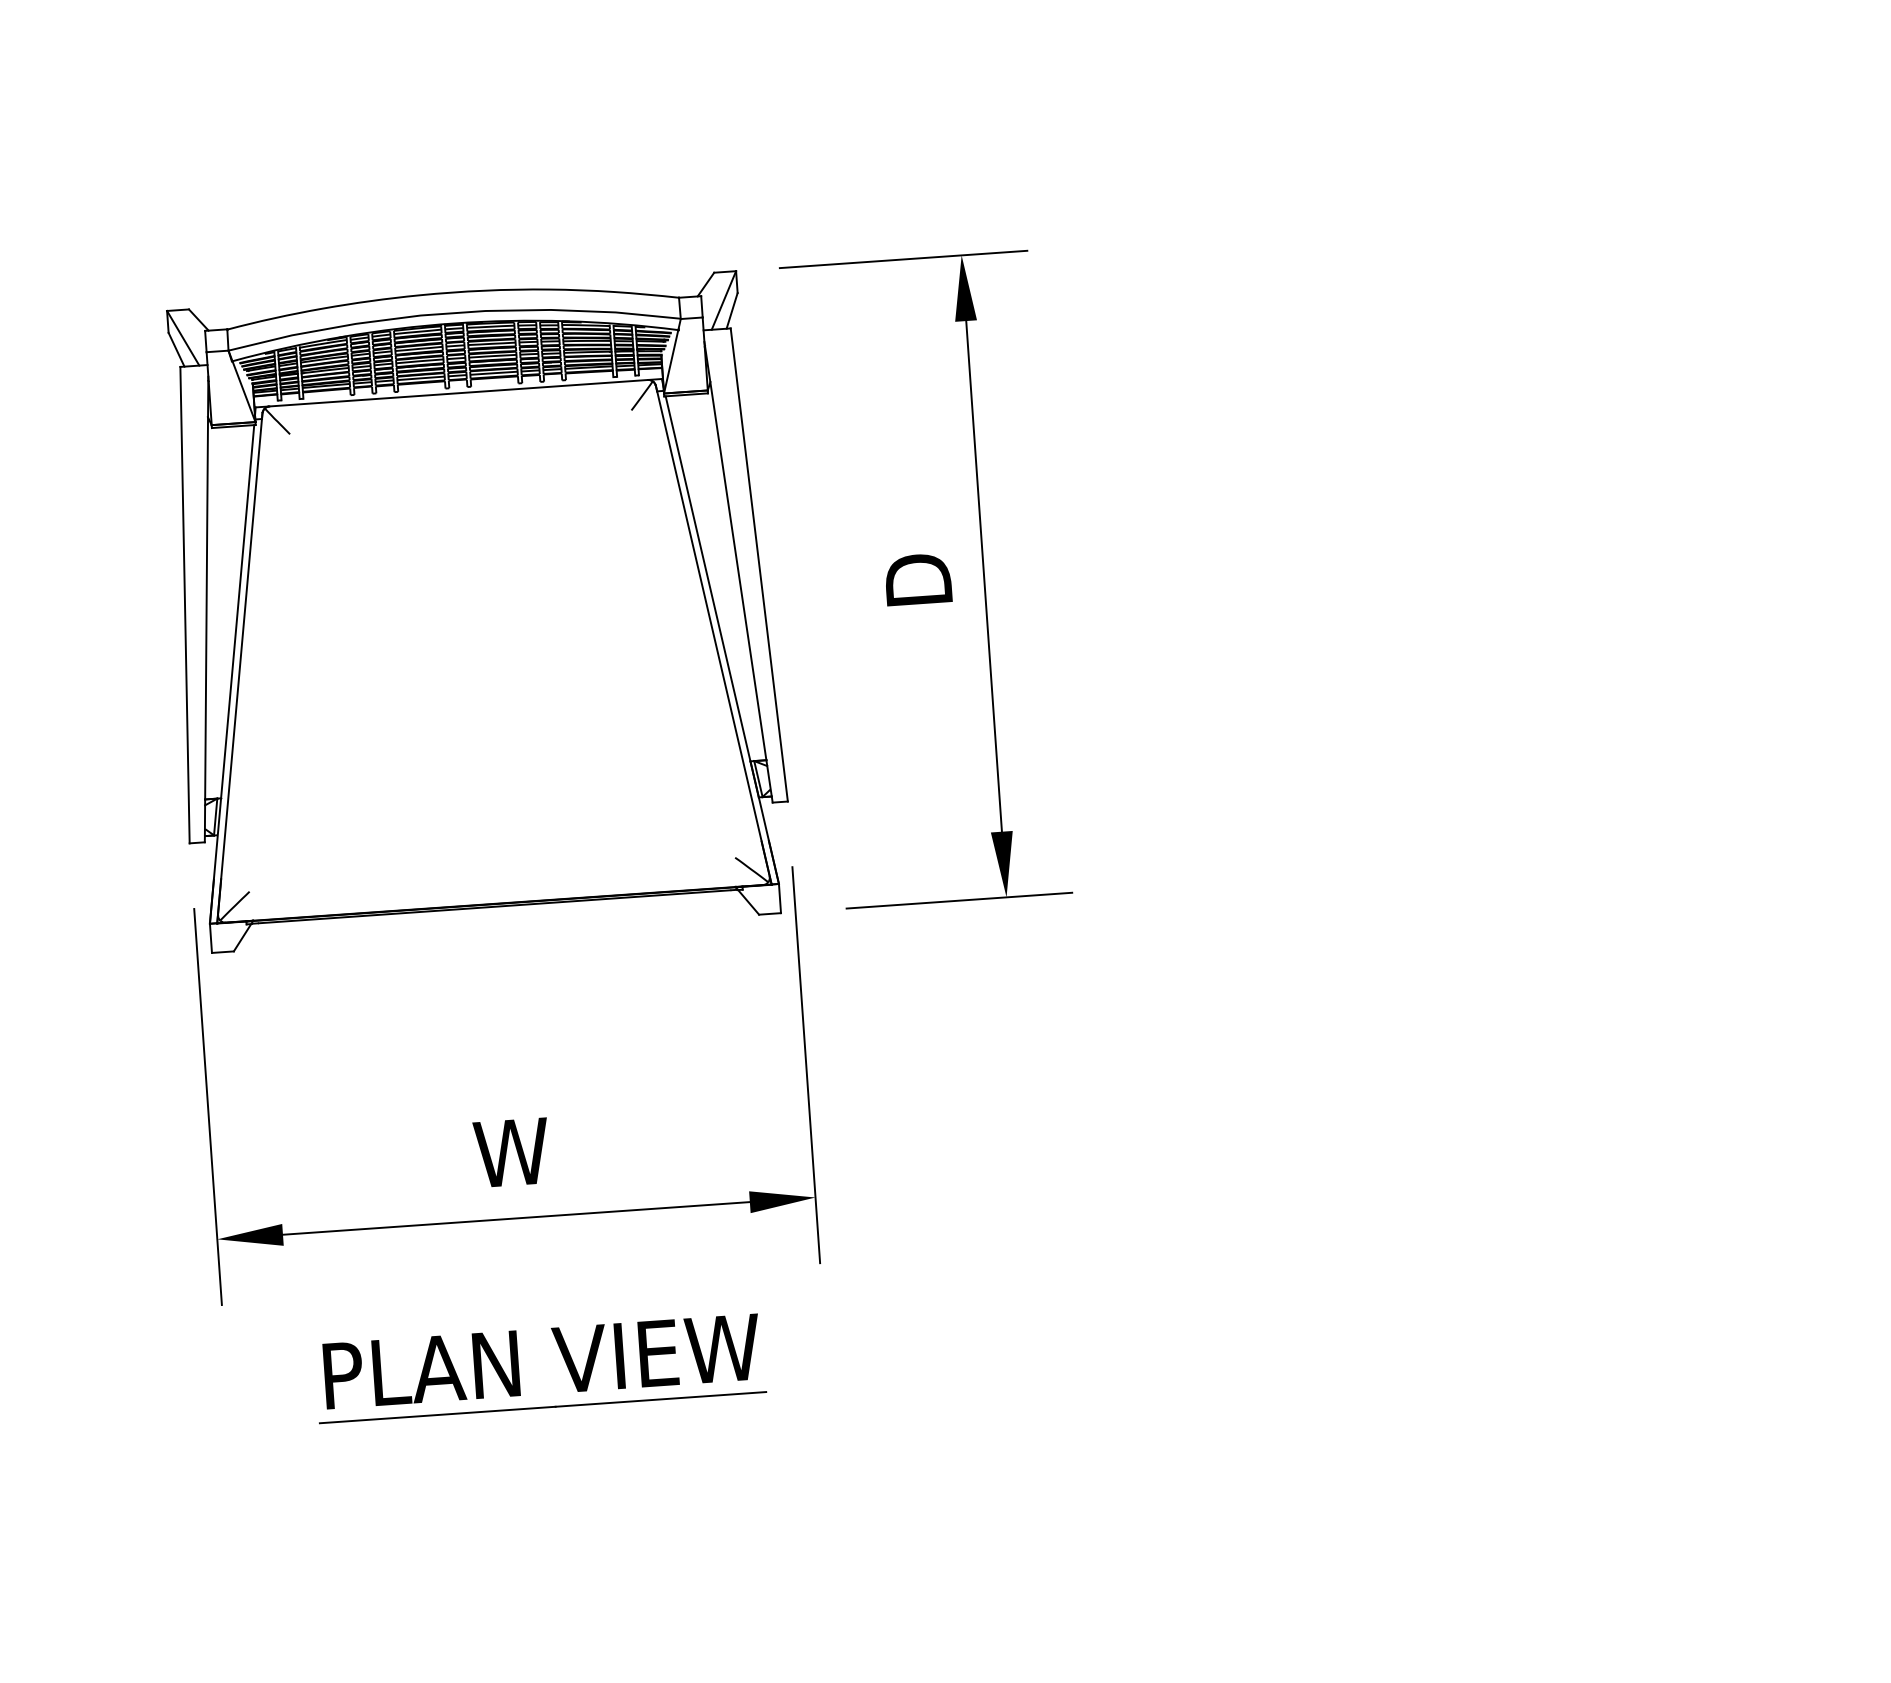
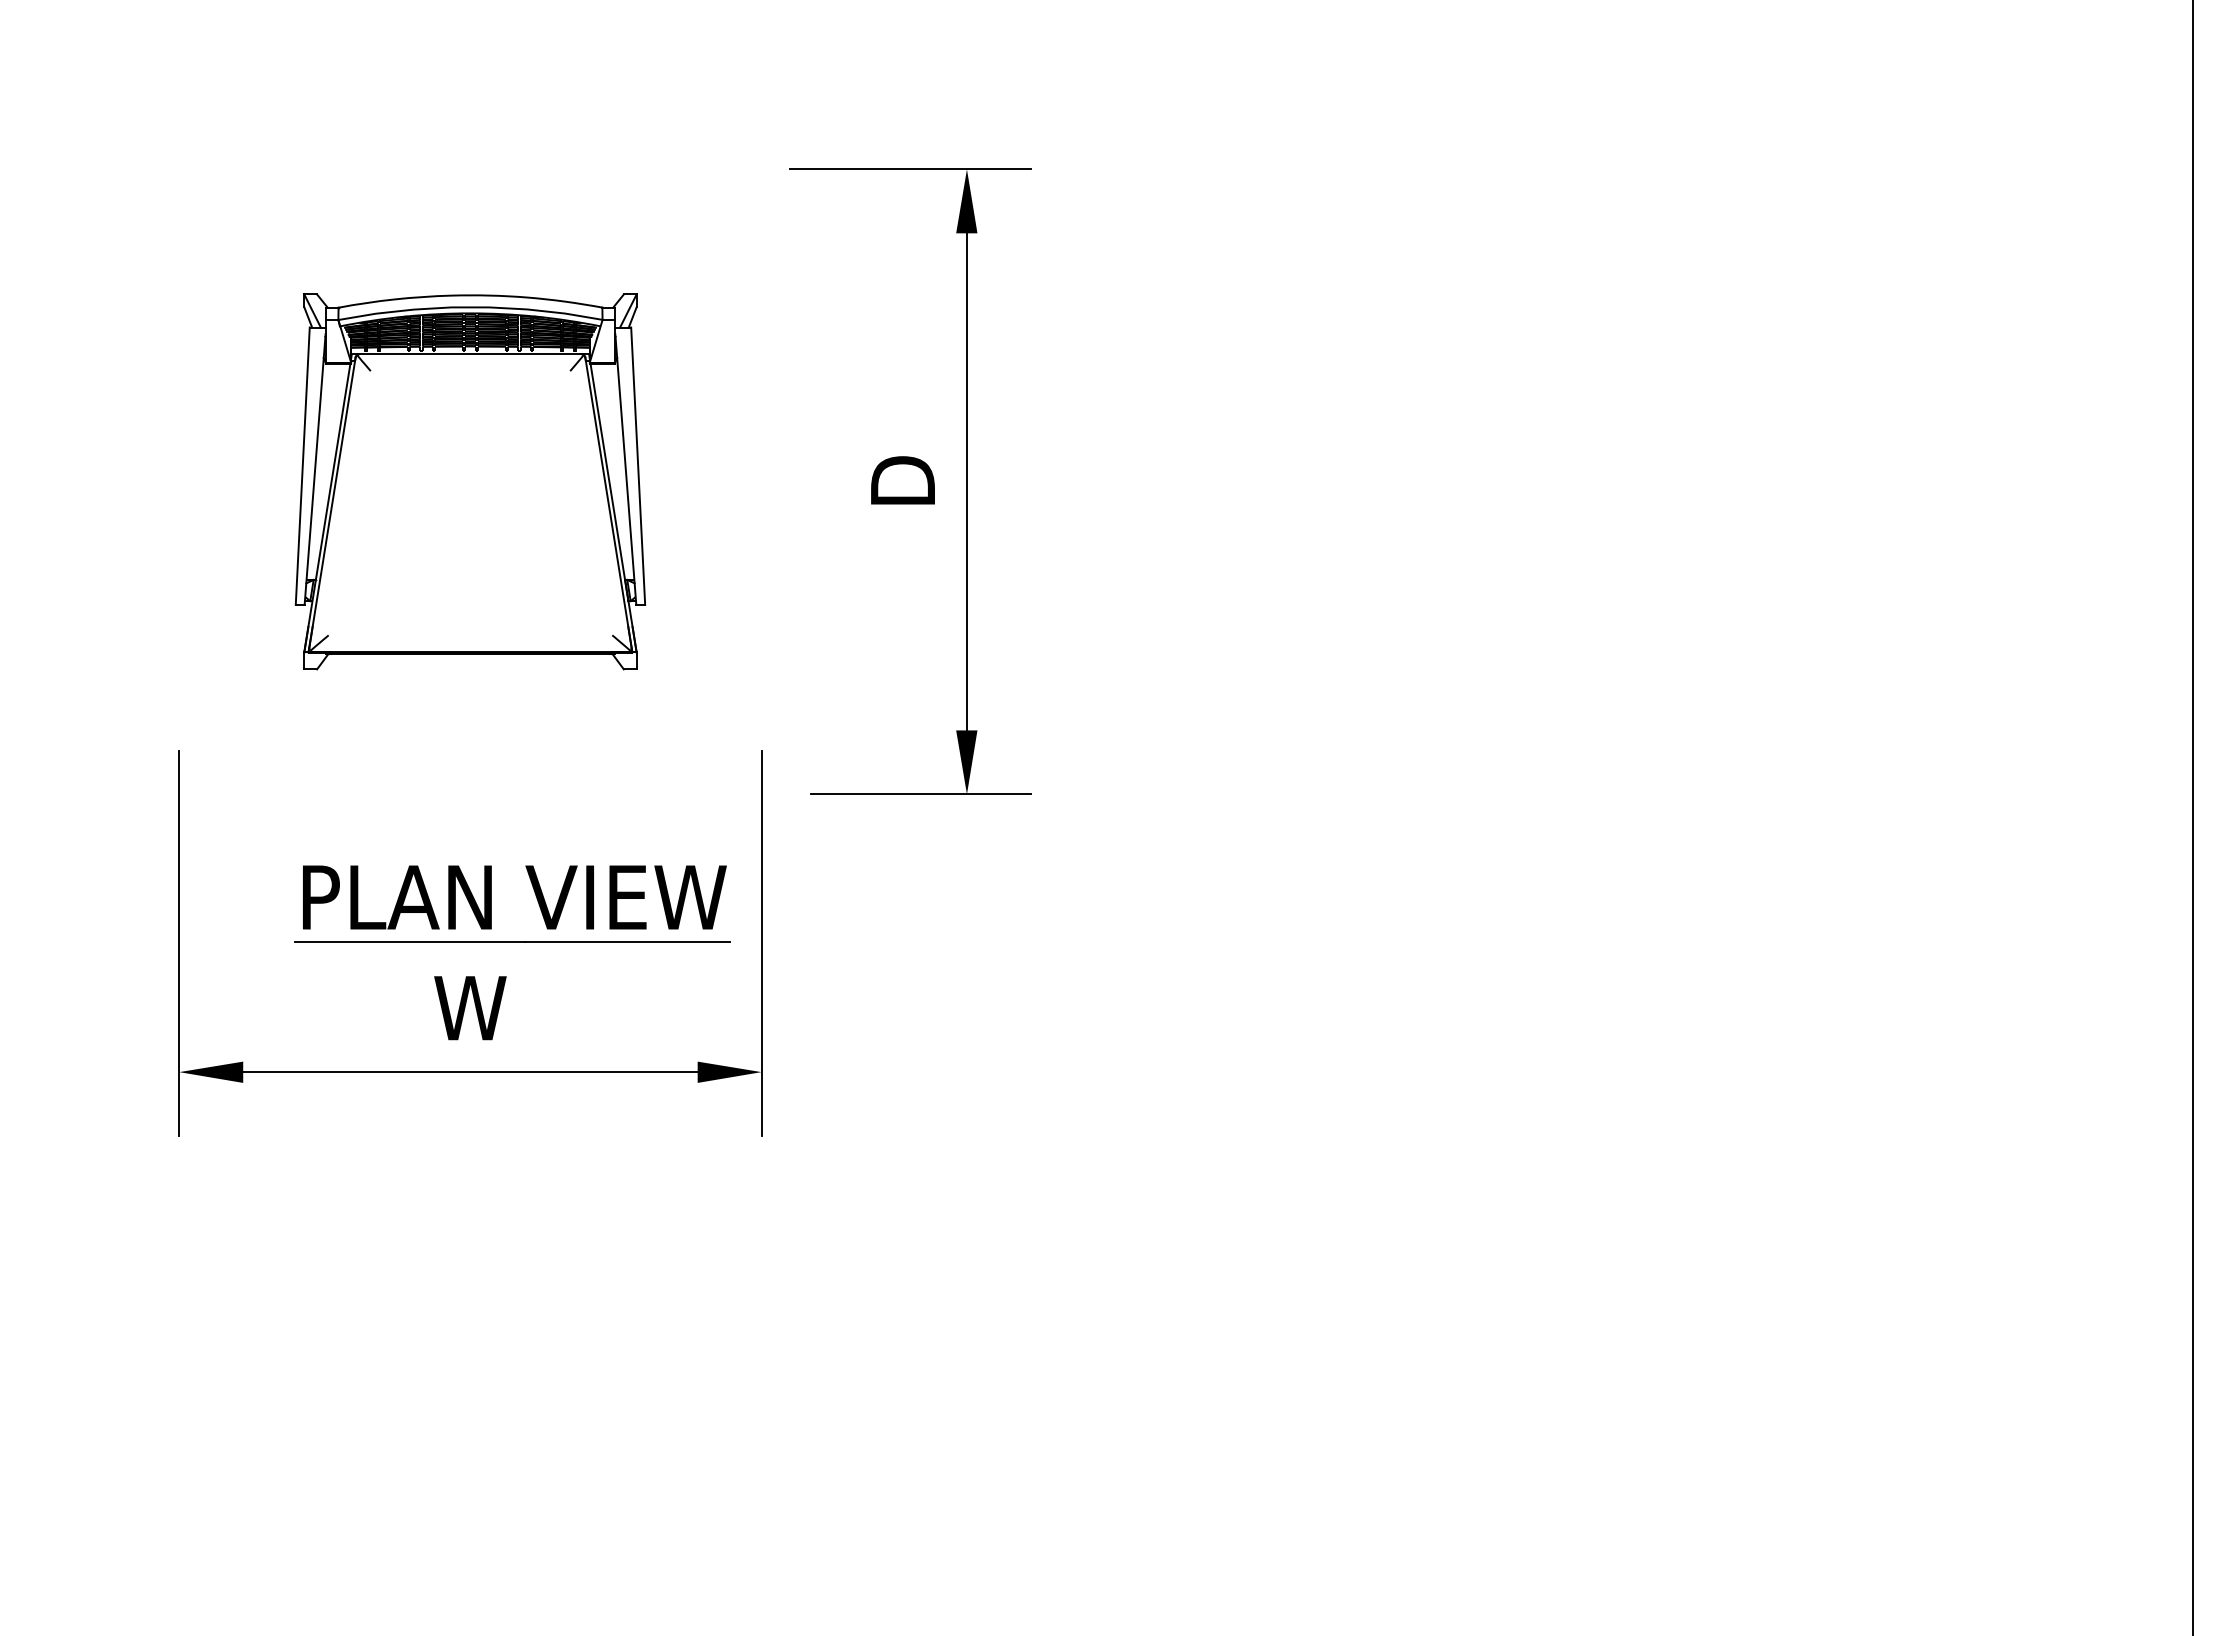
part: (474, 611) -> (470, 481), size x0.6
part: (518, 1369) -> (491, 903), moved

